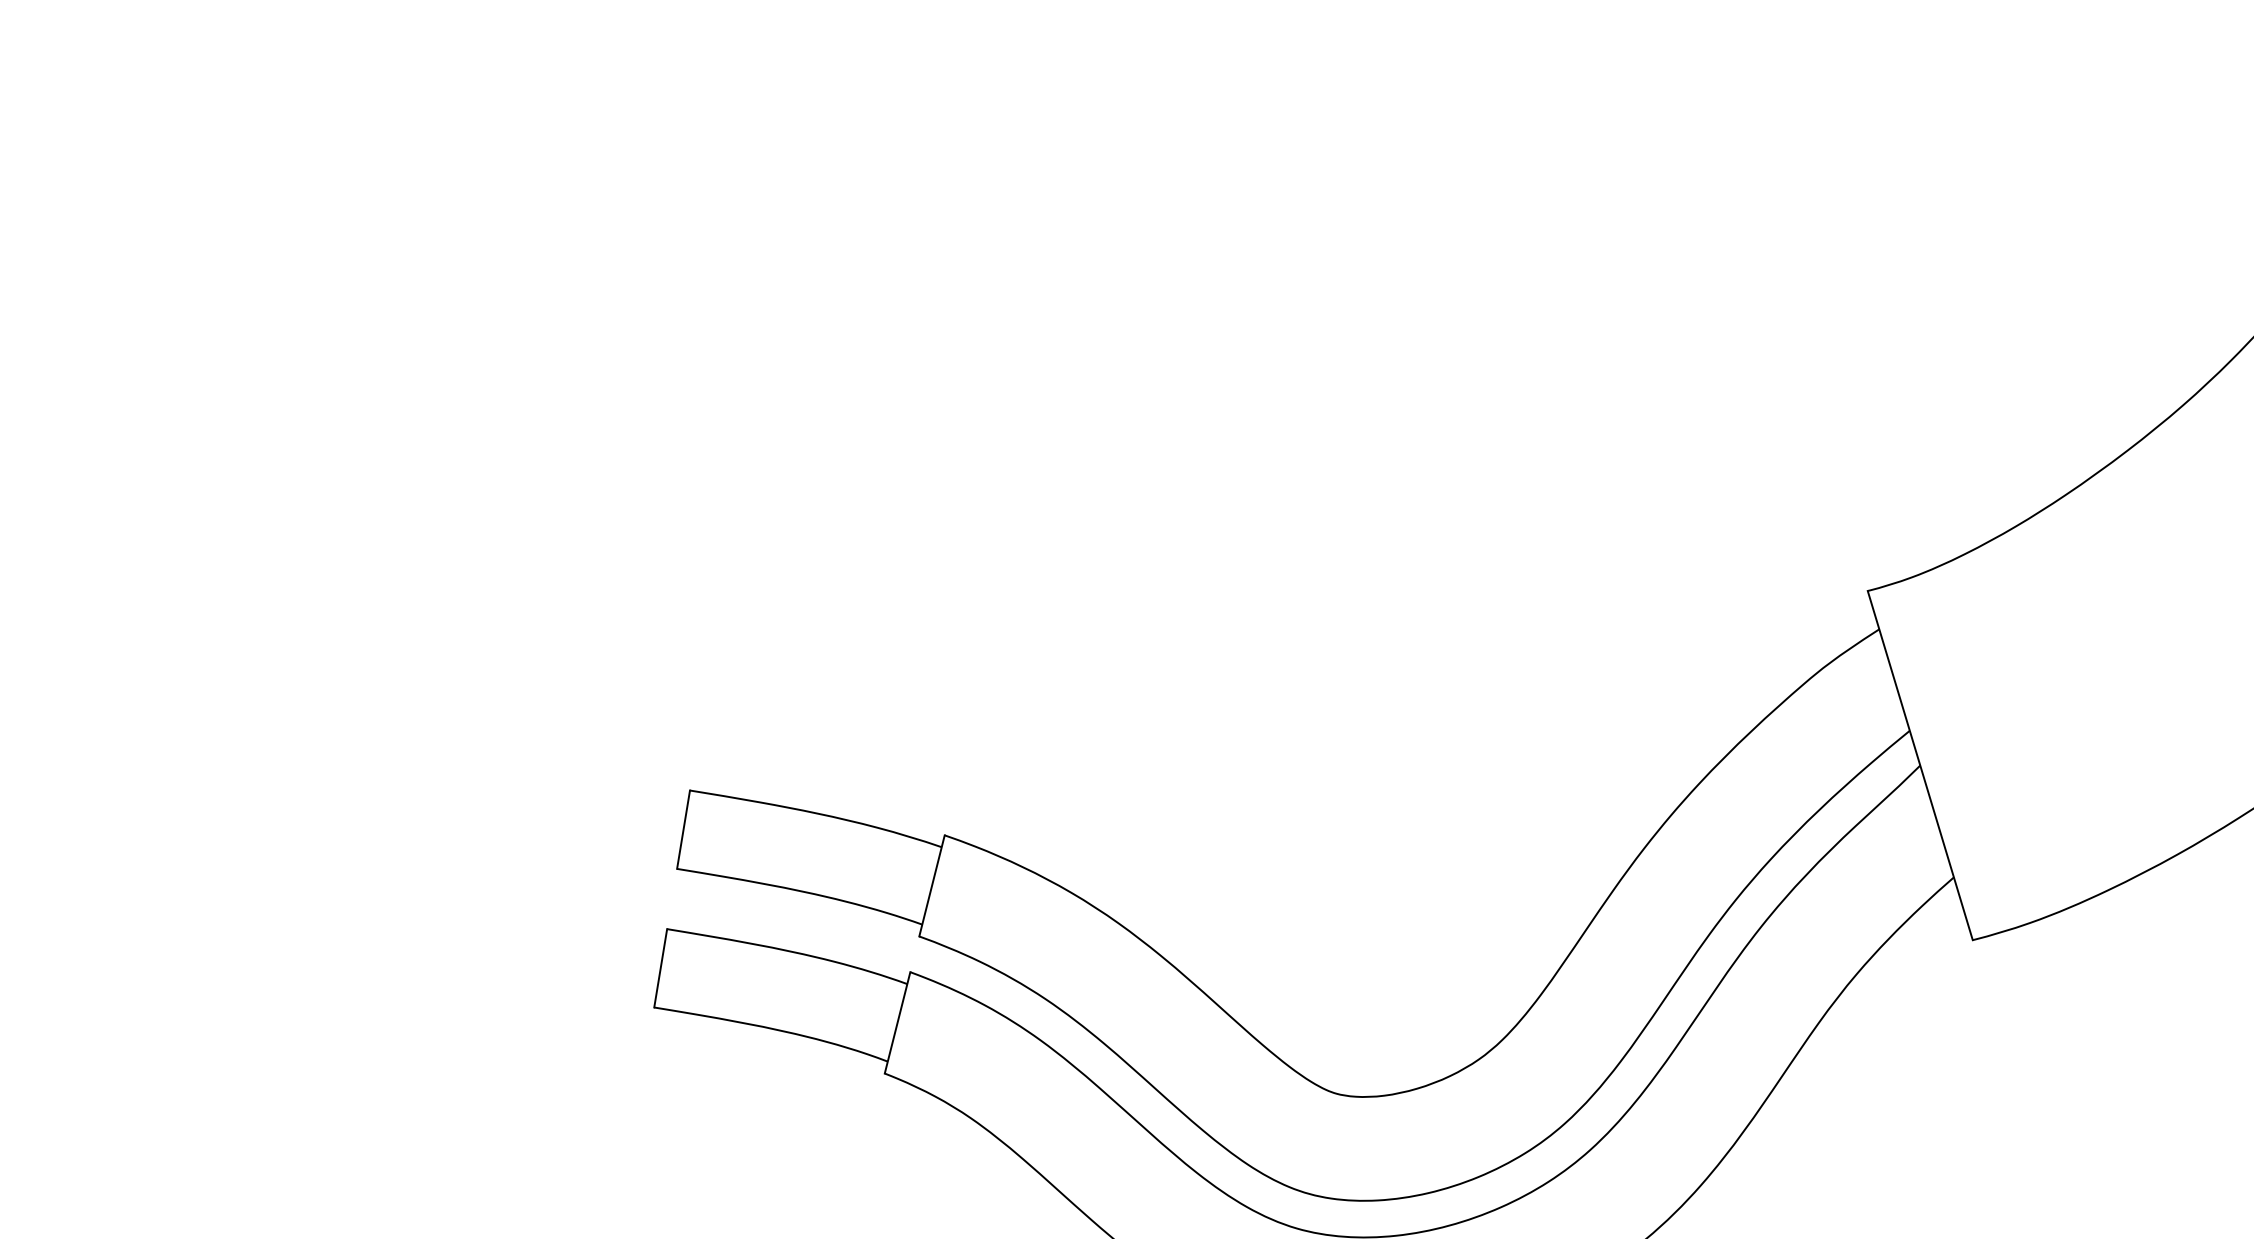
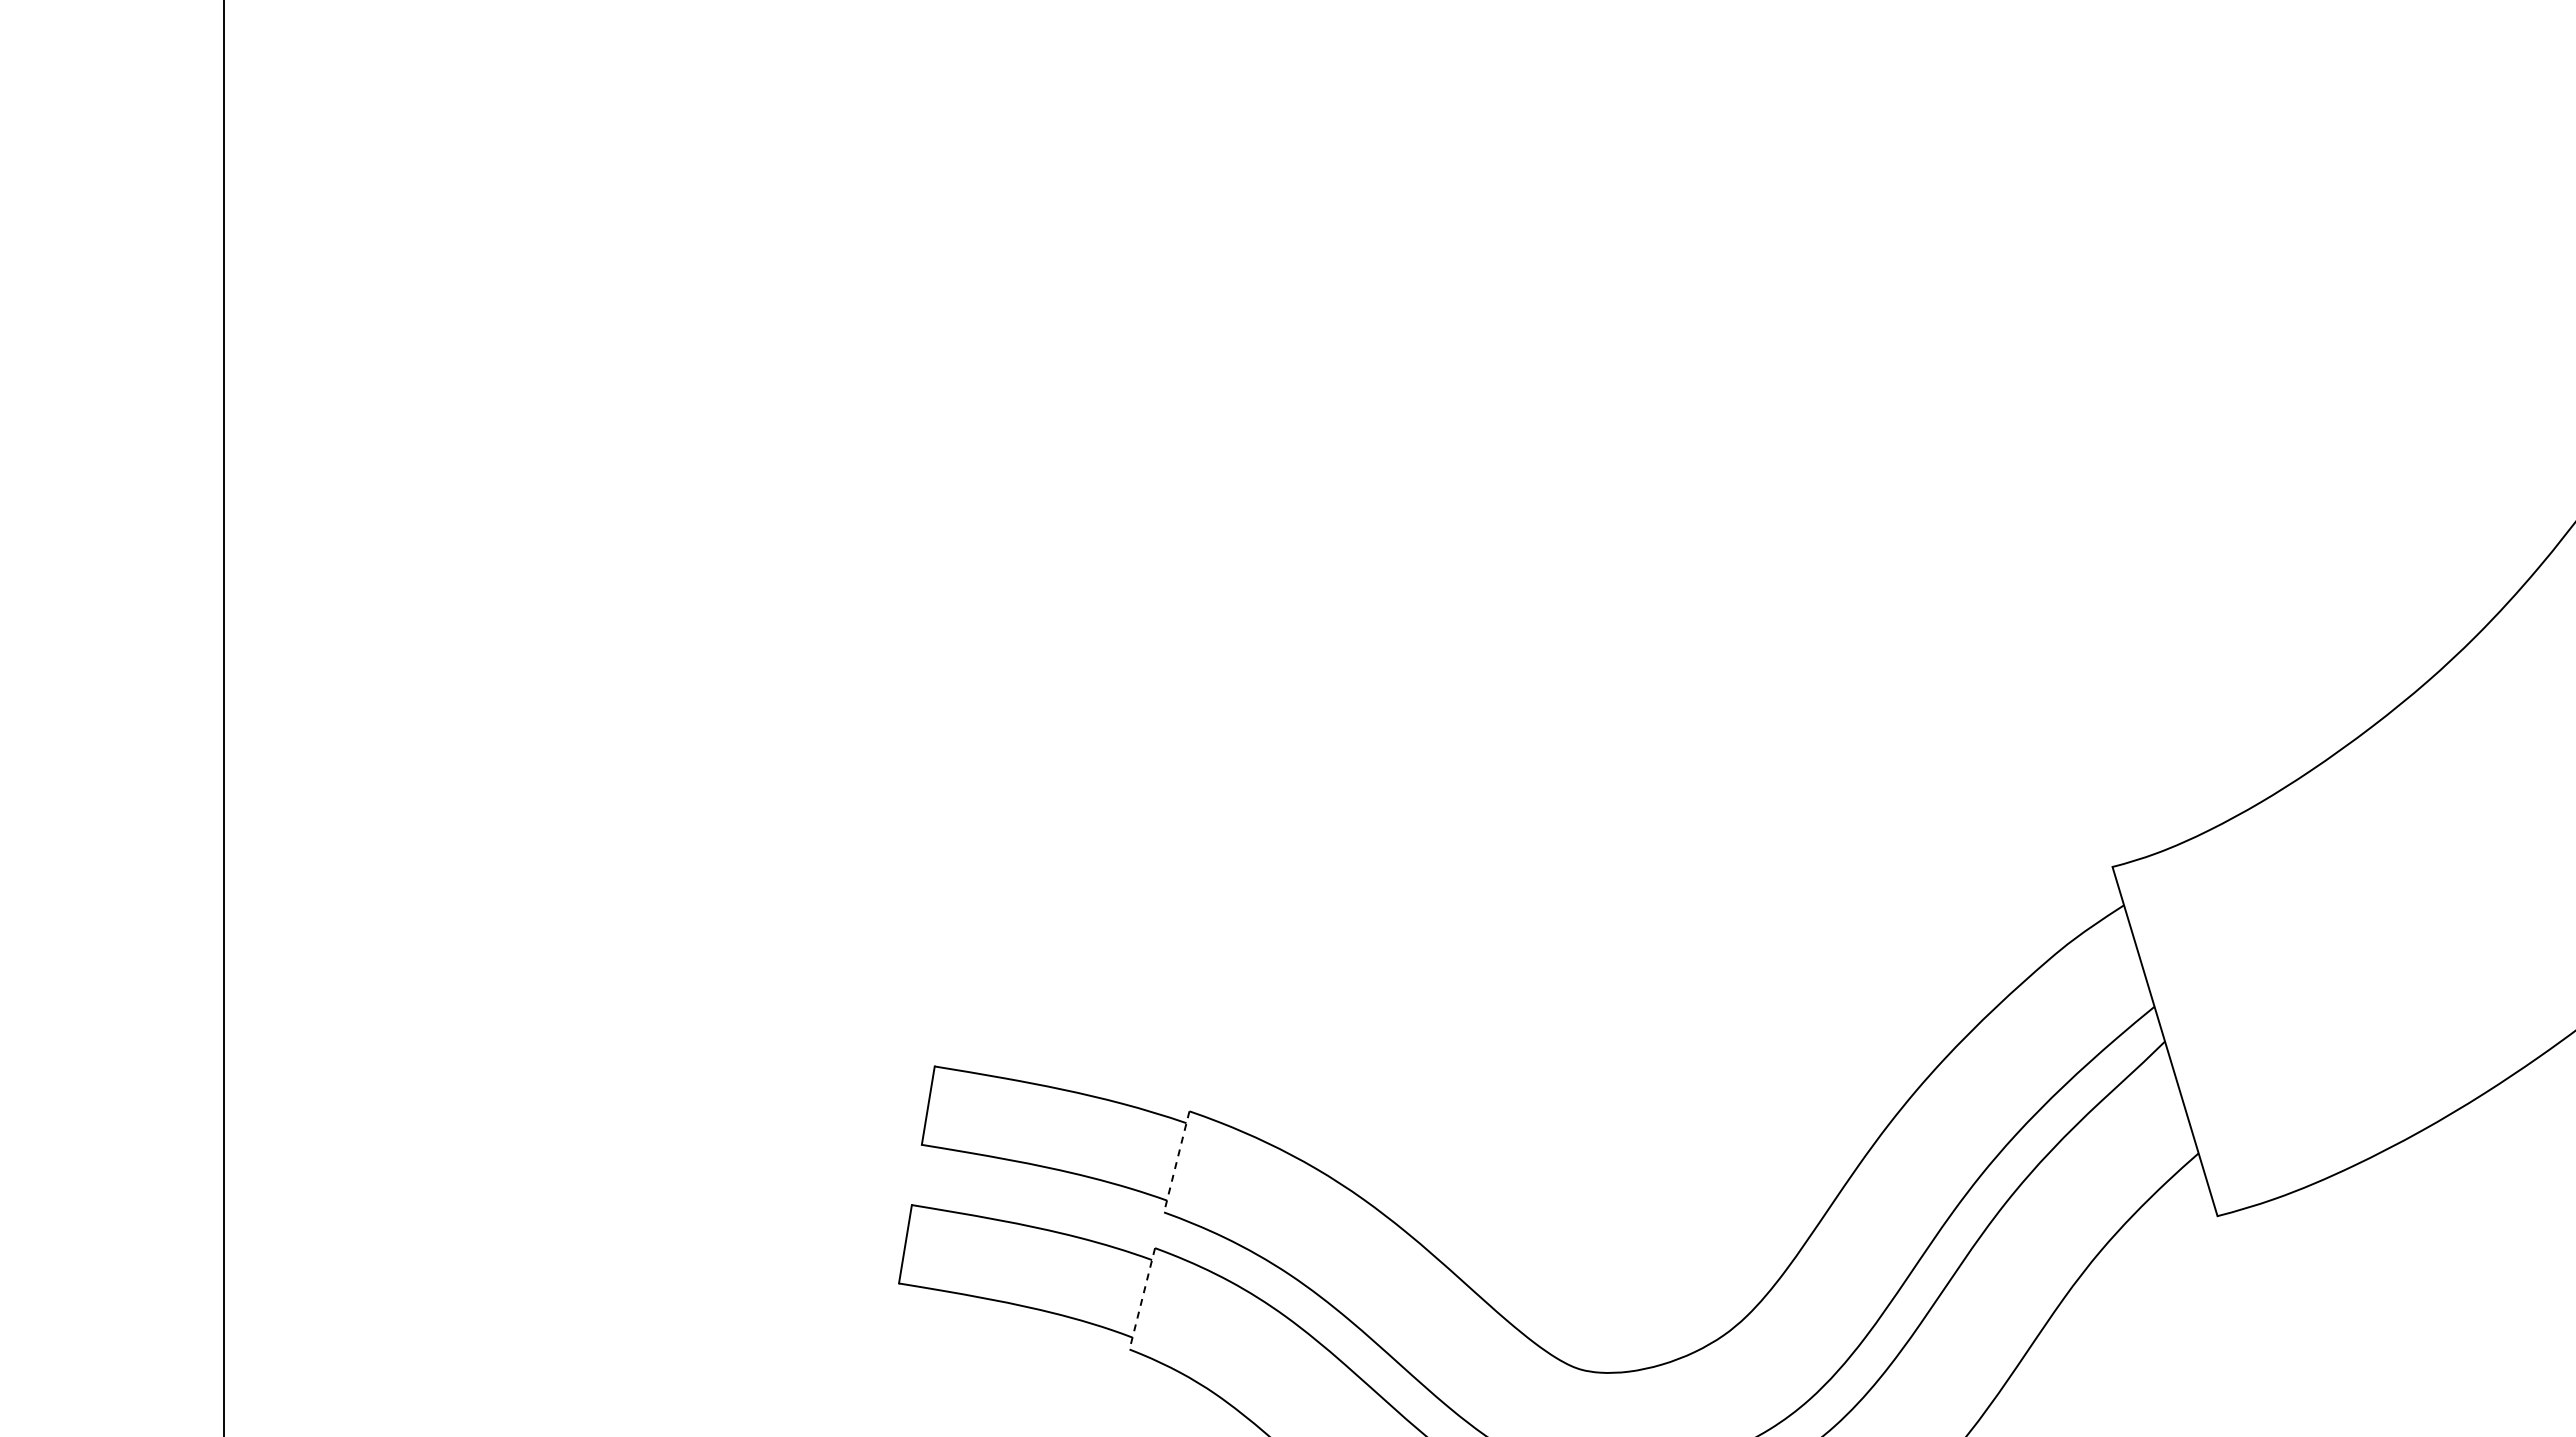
line: (931, 886) -> (1176, 1162), solid -> dashed
line: (897, 1023) -> (1142, 1299), solid -> dashed

